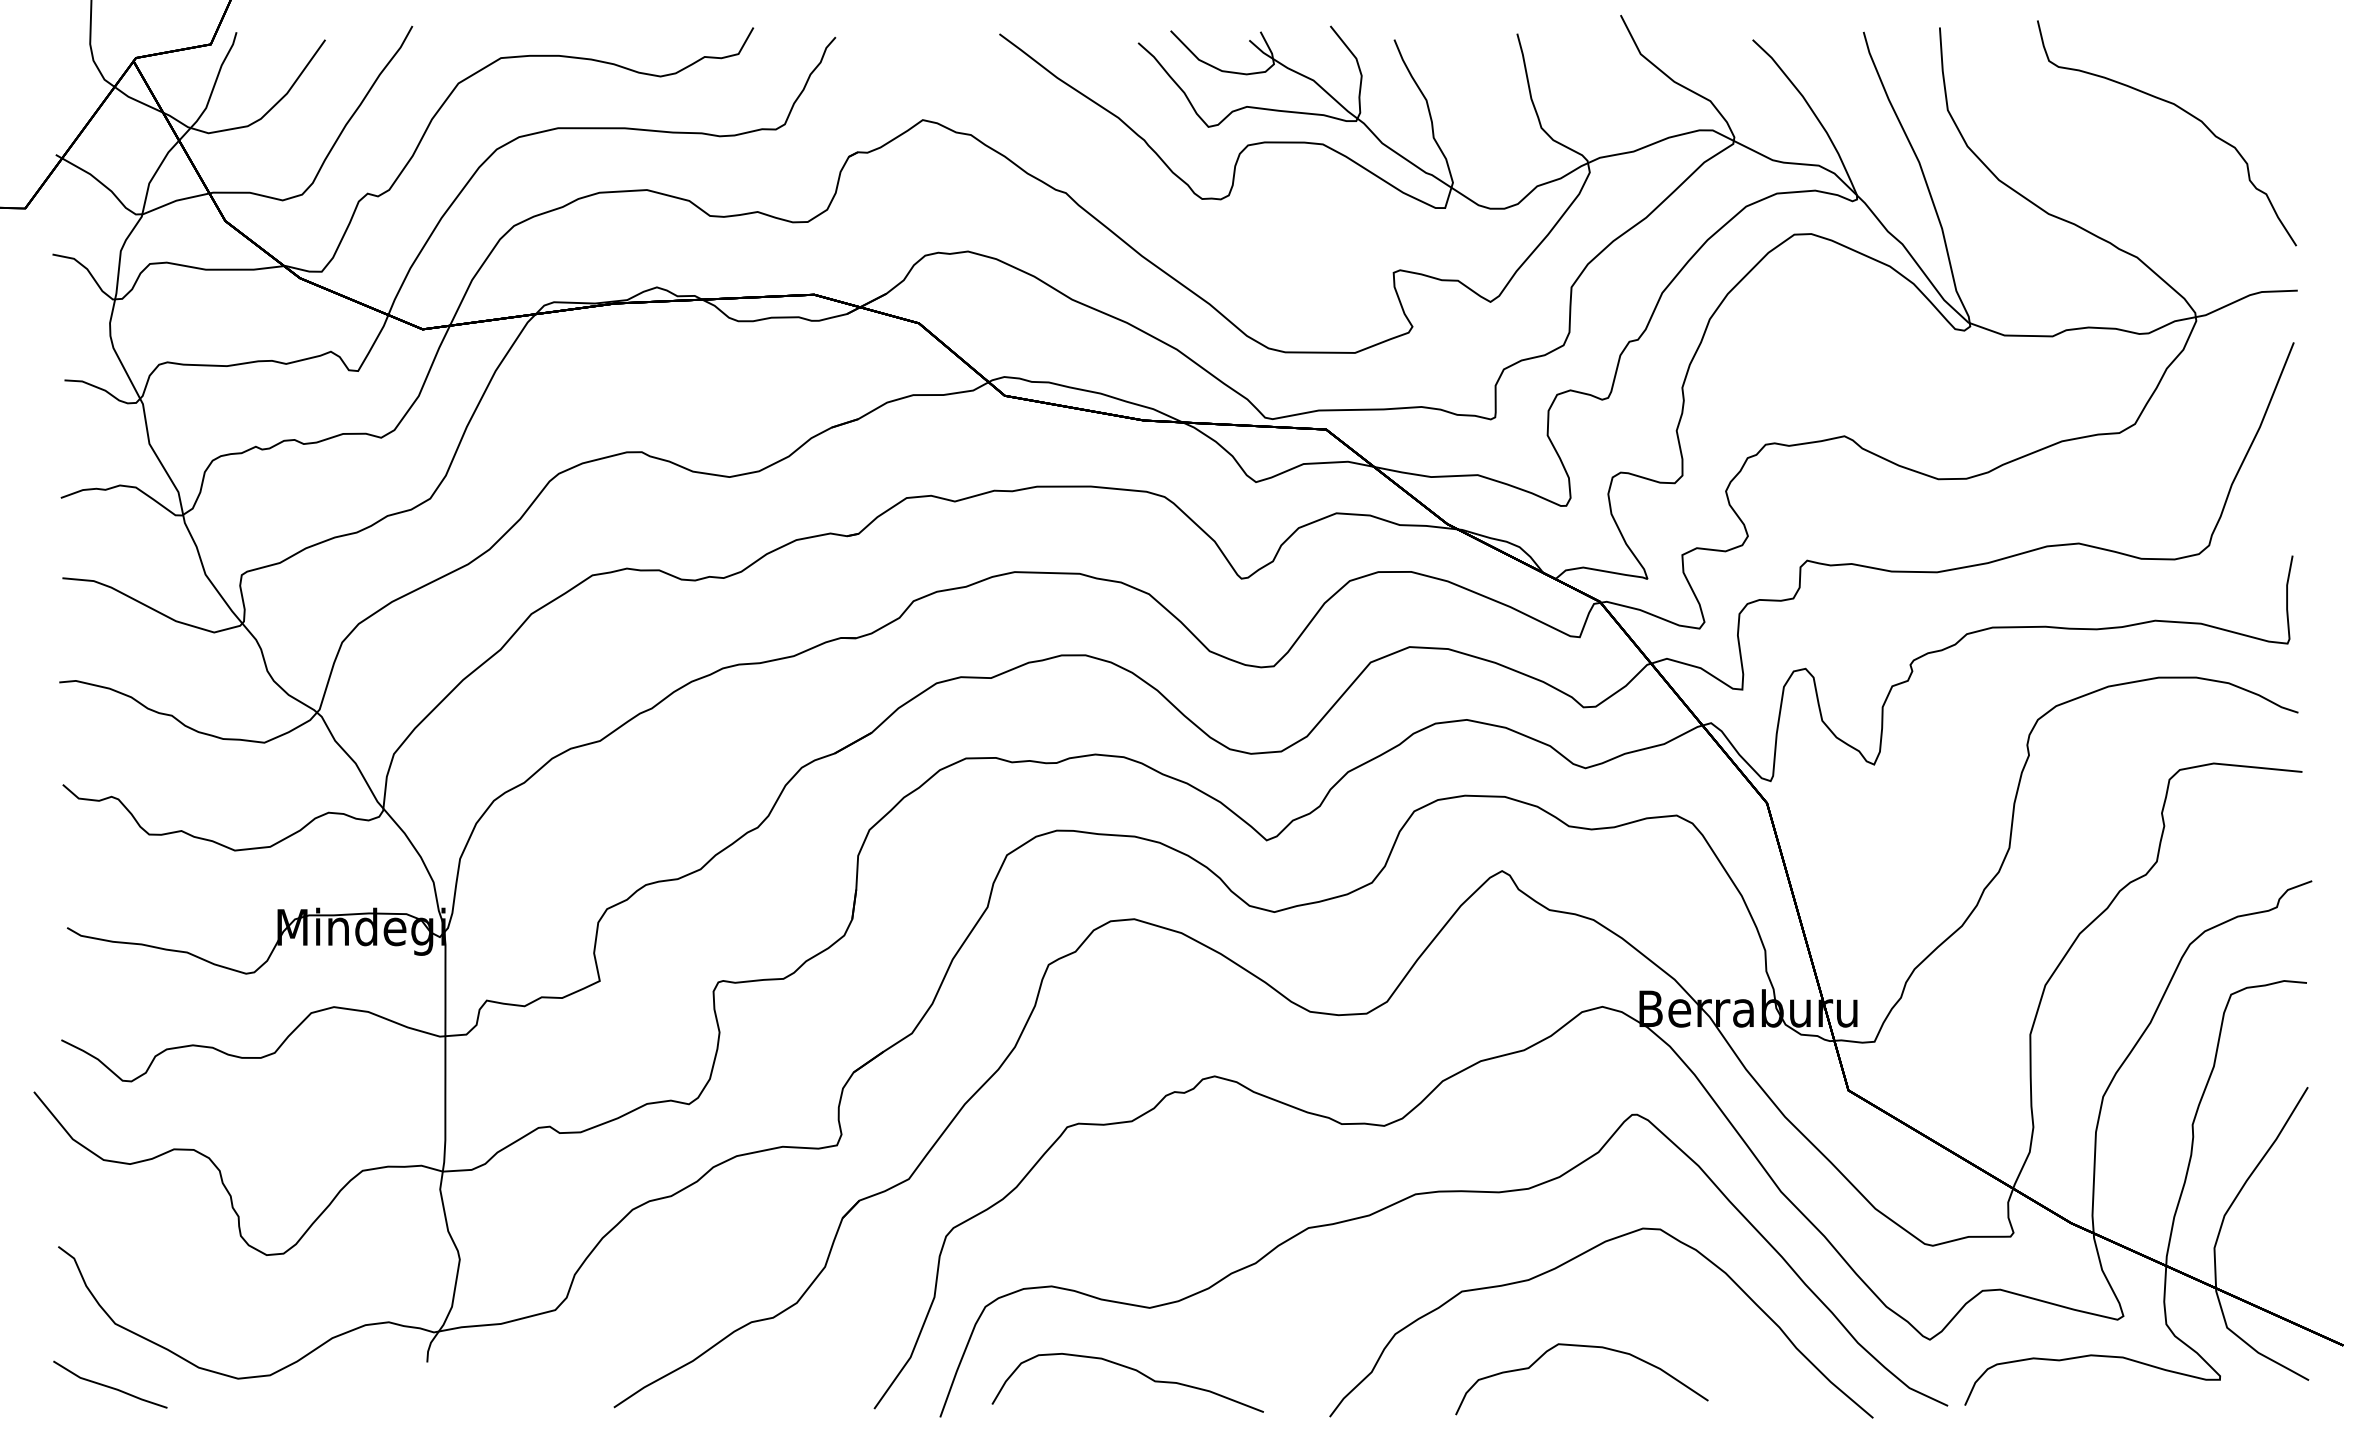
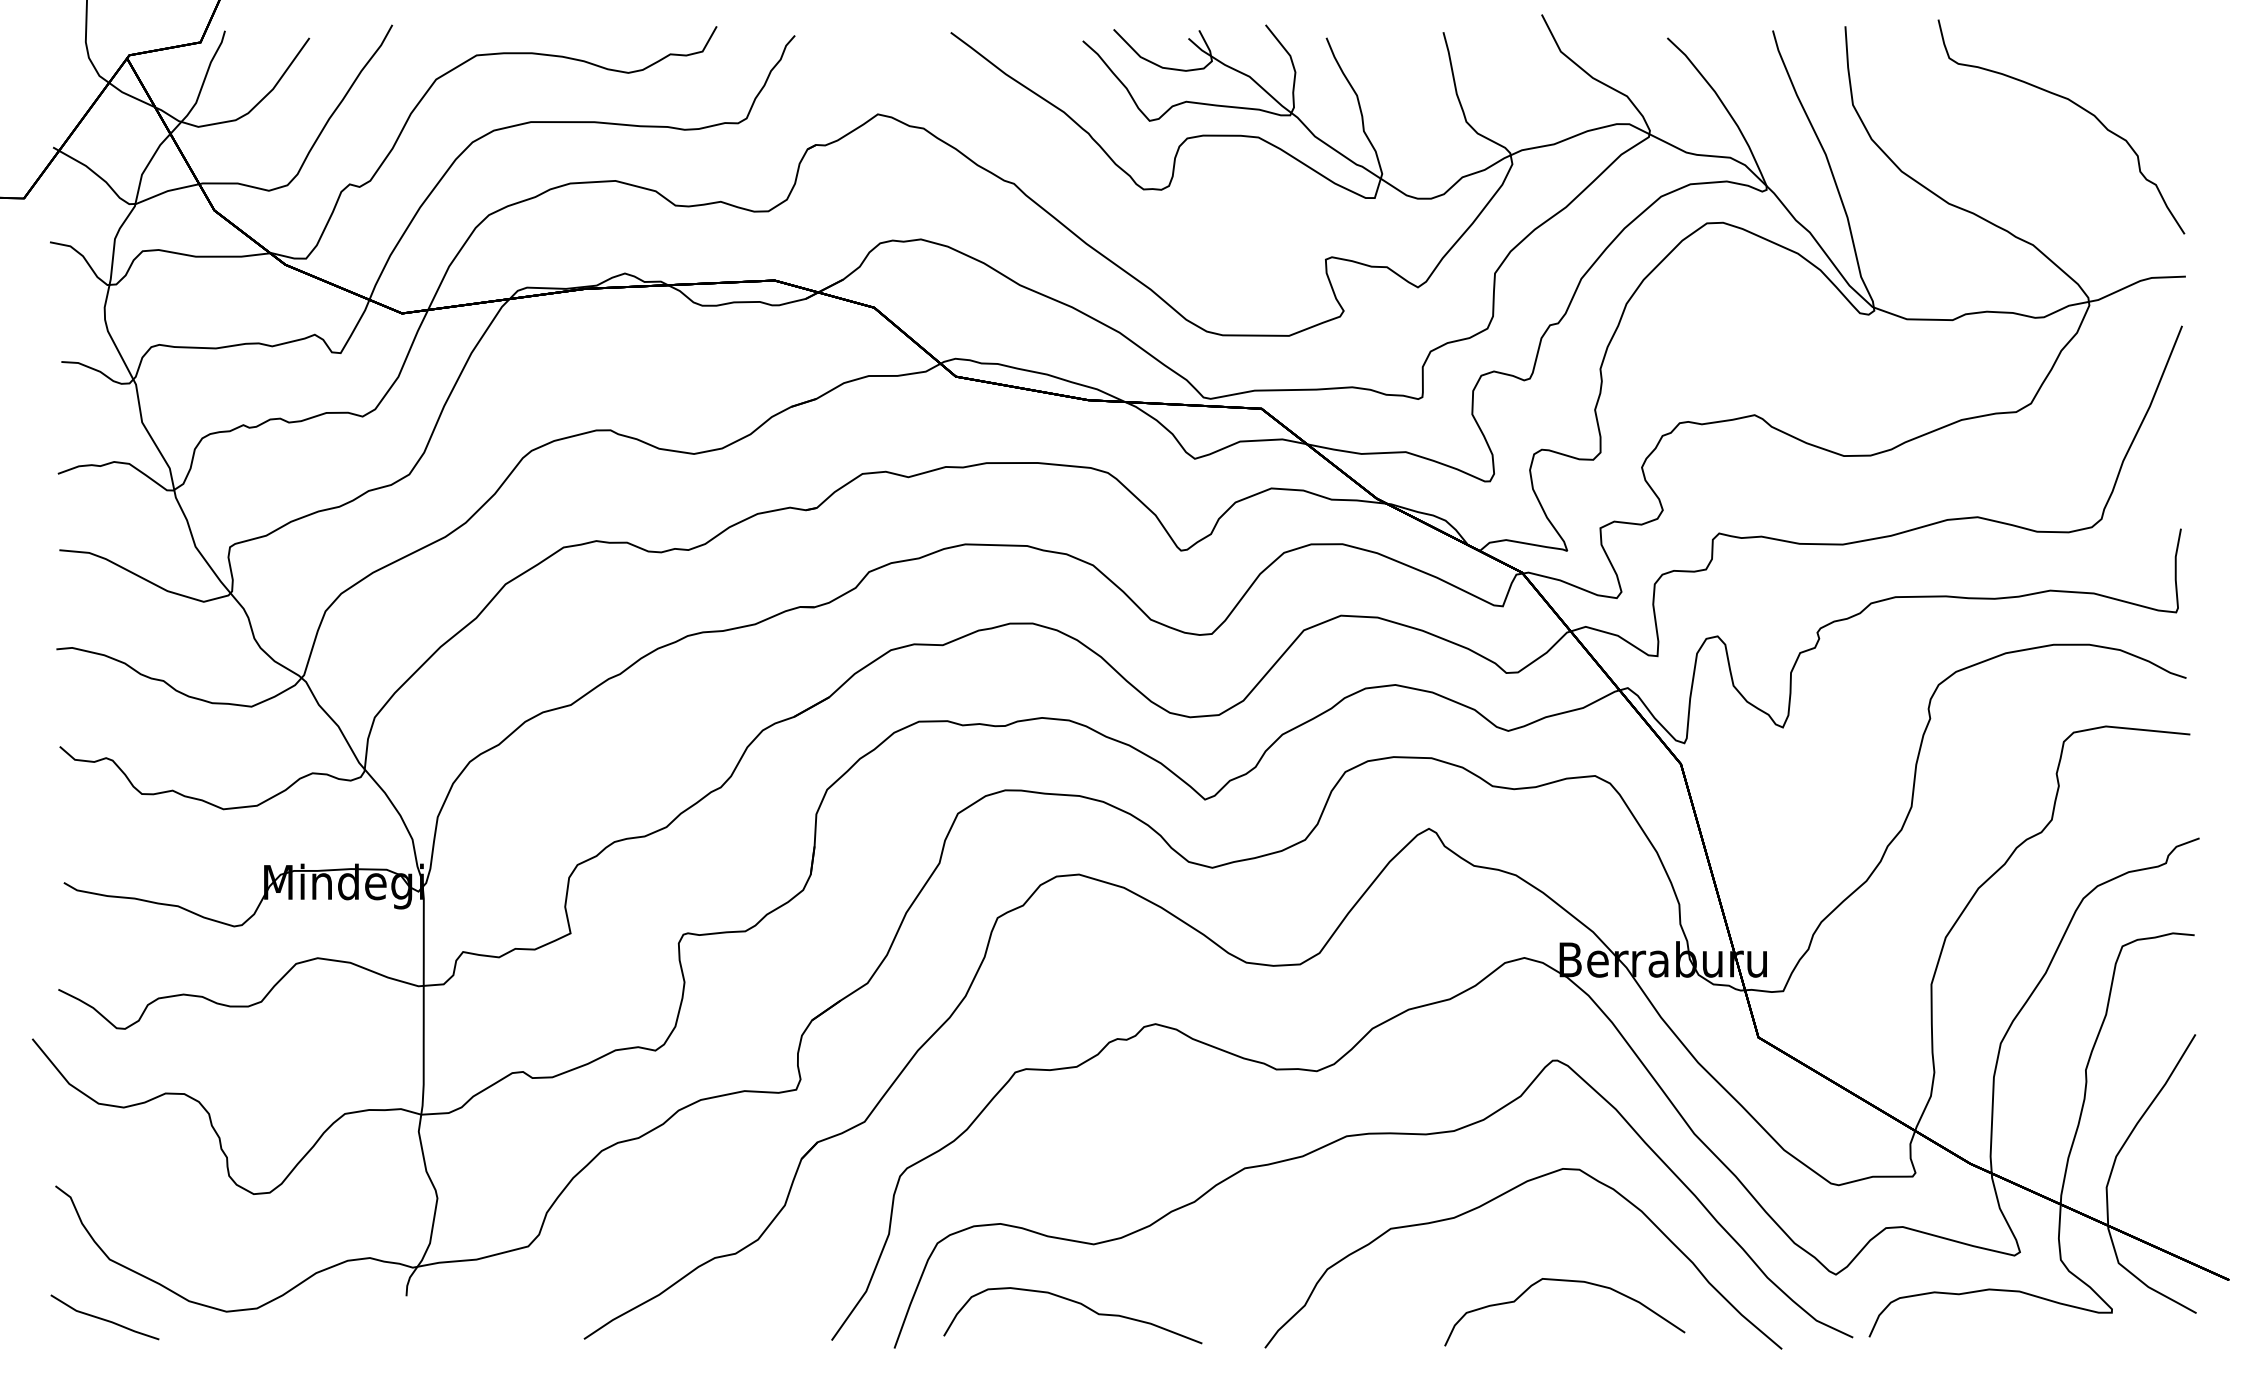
part: (1586, 1347) -> (1569, 1282), moved

